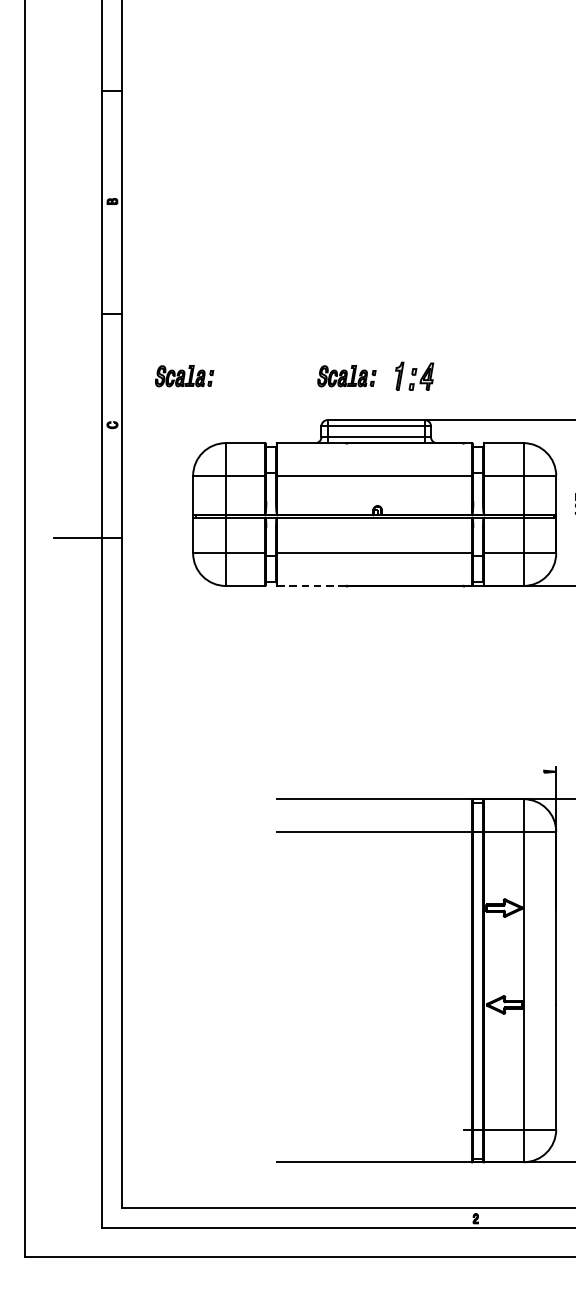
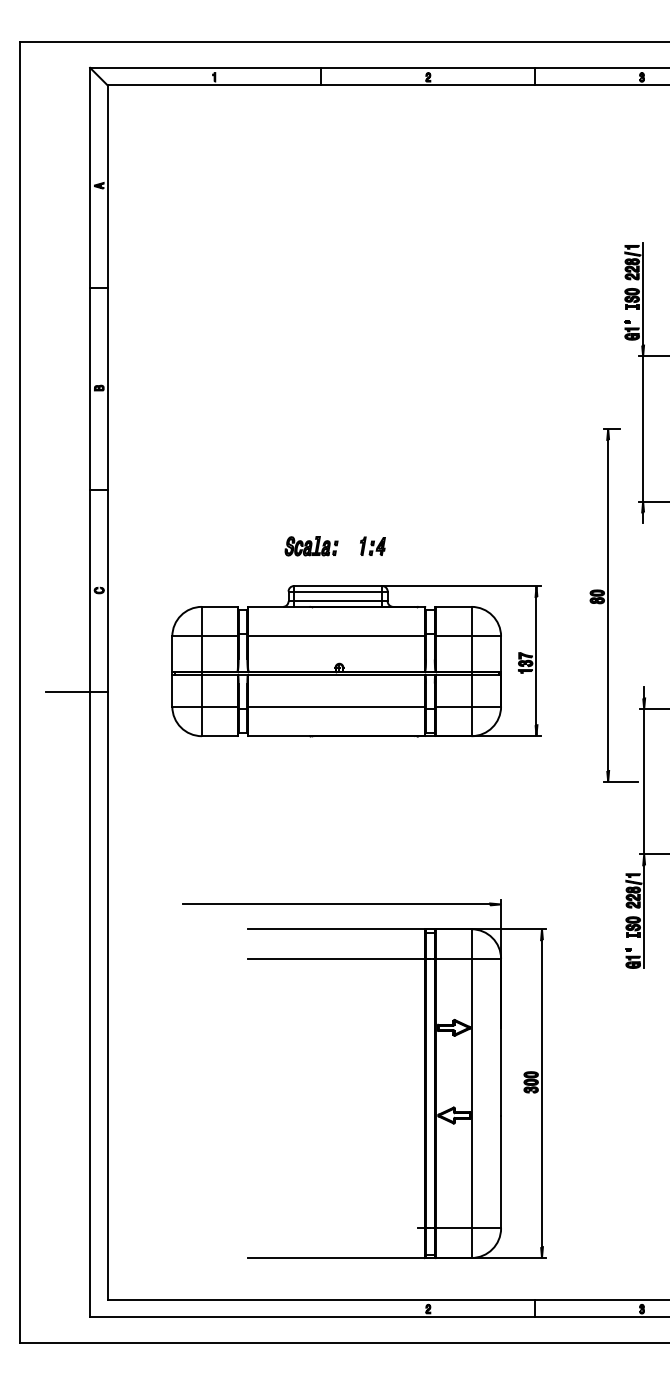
part: (414, 375) -> (372, 545), size x0.71
part: (184, 376) -> (164, 546), removed
line: (311, 586) -> (279, 736), dashed -> solid
line: (374, 771) -> (336, 904), added

